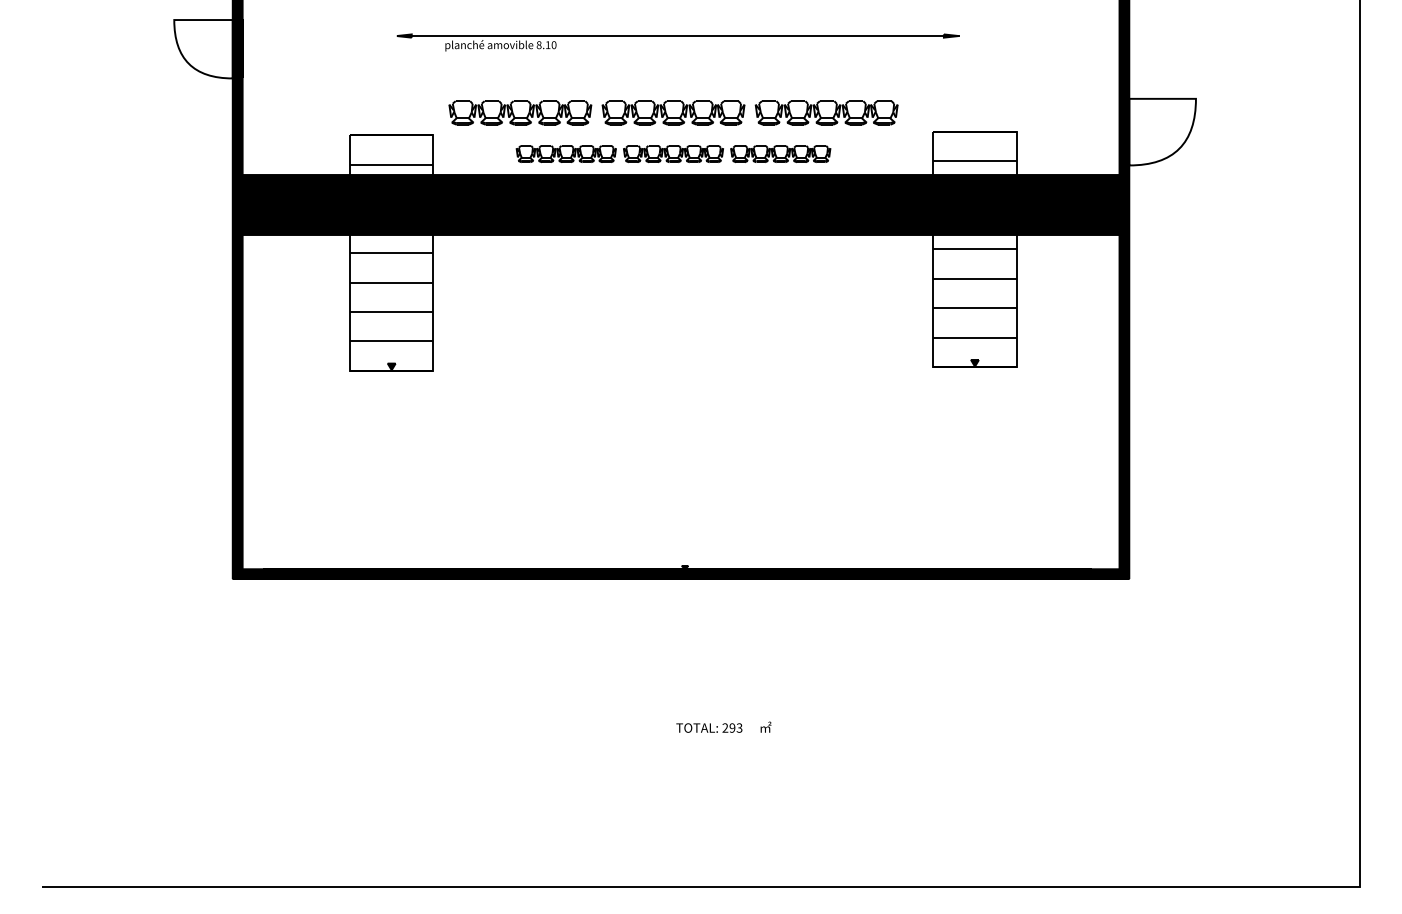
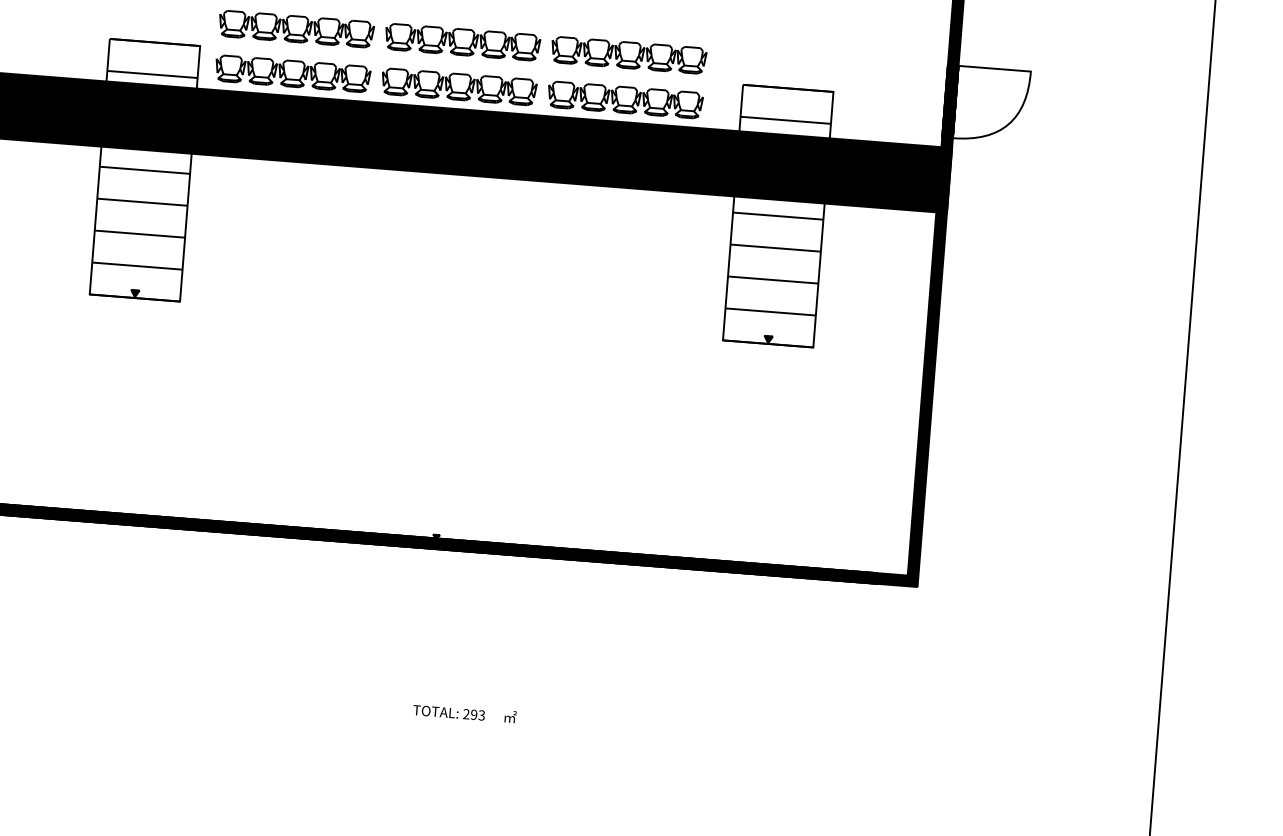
part: (673, 153) -> (459, 86), size x1.43

